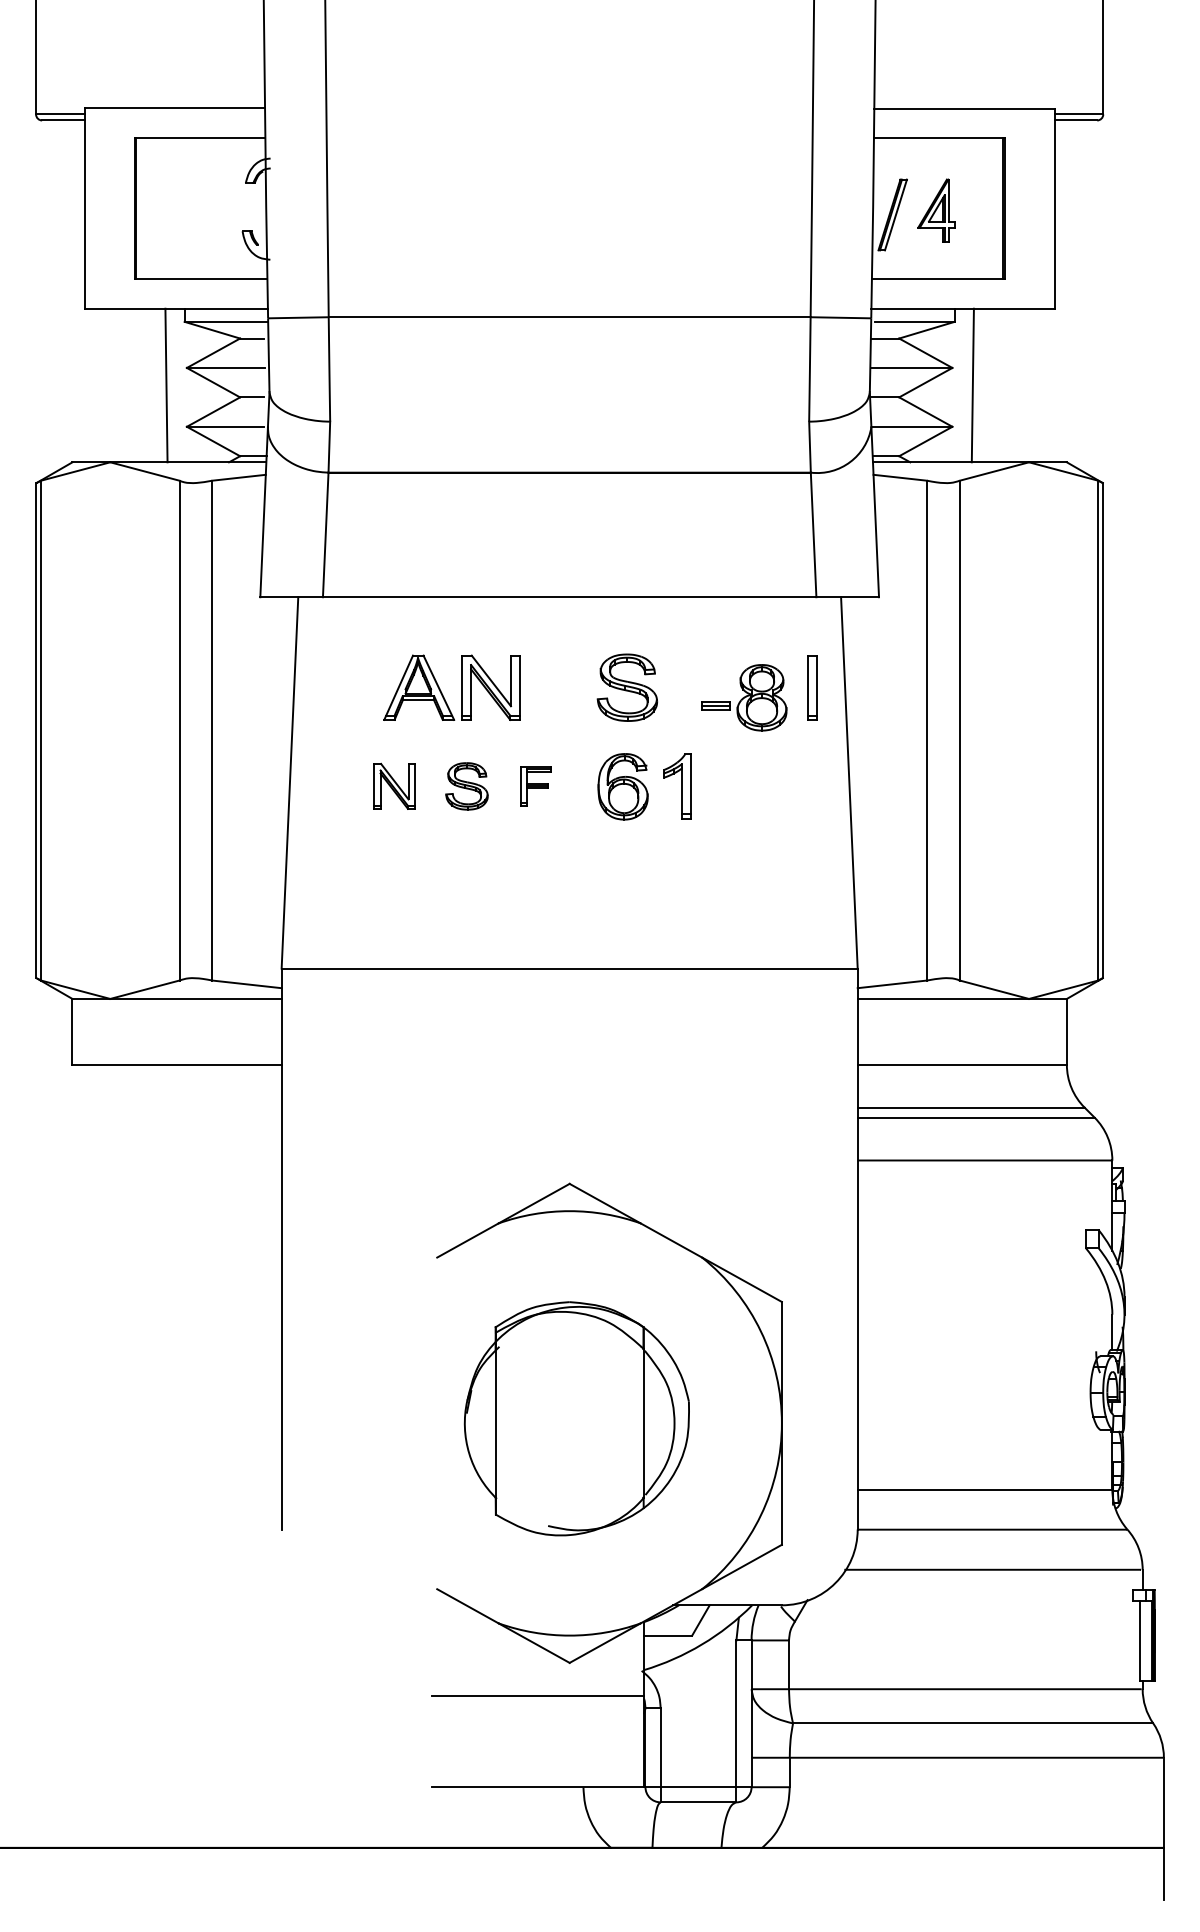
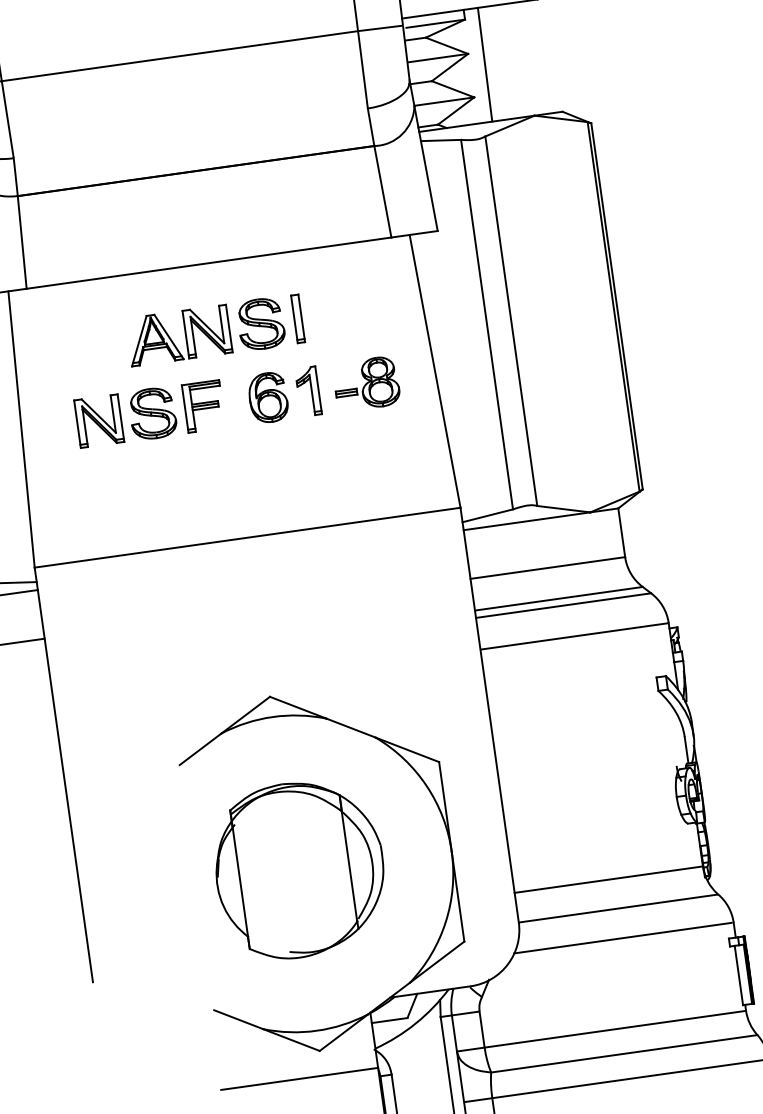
part: (461, 687) -> (185, 334), moved
part: (812, 687) -> (298, 318), moved
part: (744, 697) -> (366, 383), moved
part: (394, 786) -> (99, 421), size x1.43
part: (466, 786) -> (152, 413), size x1.43
part: (535, 786) -> (203, 406), size x1.67

